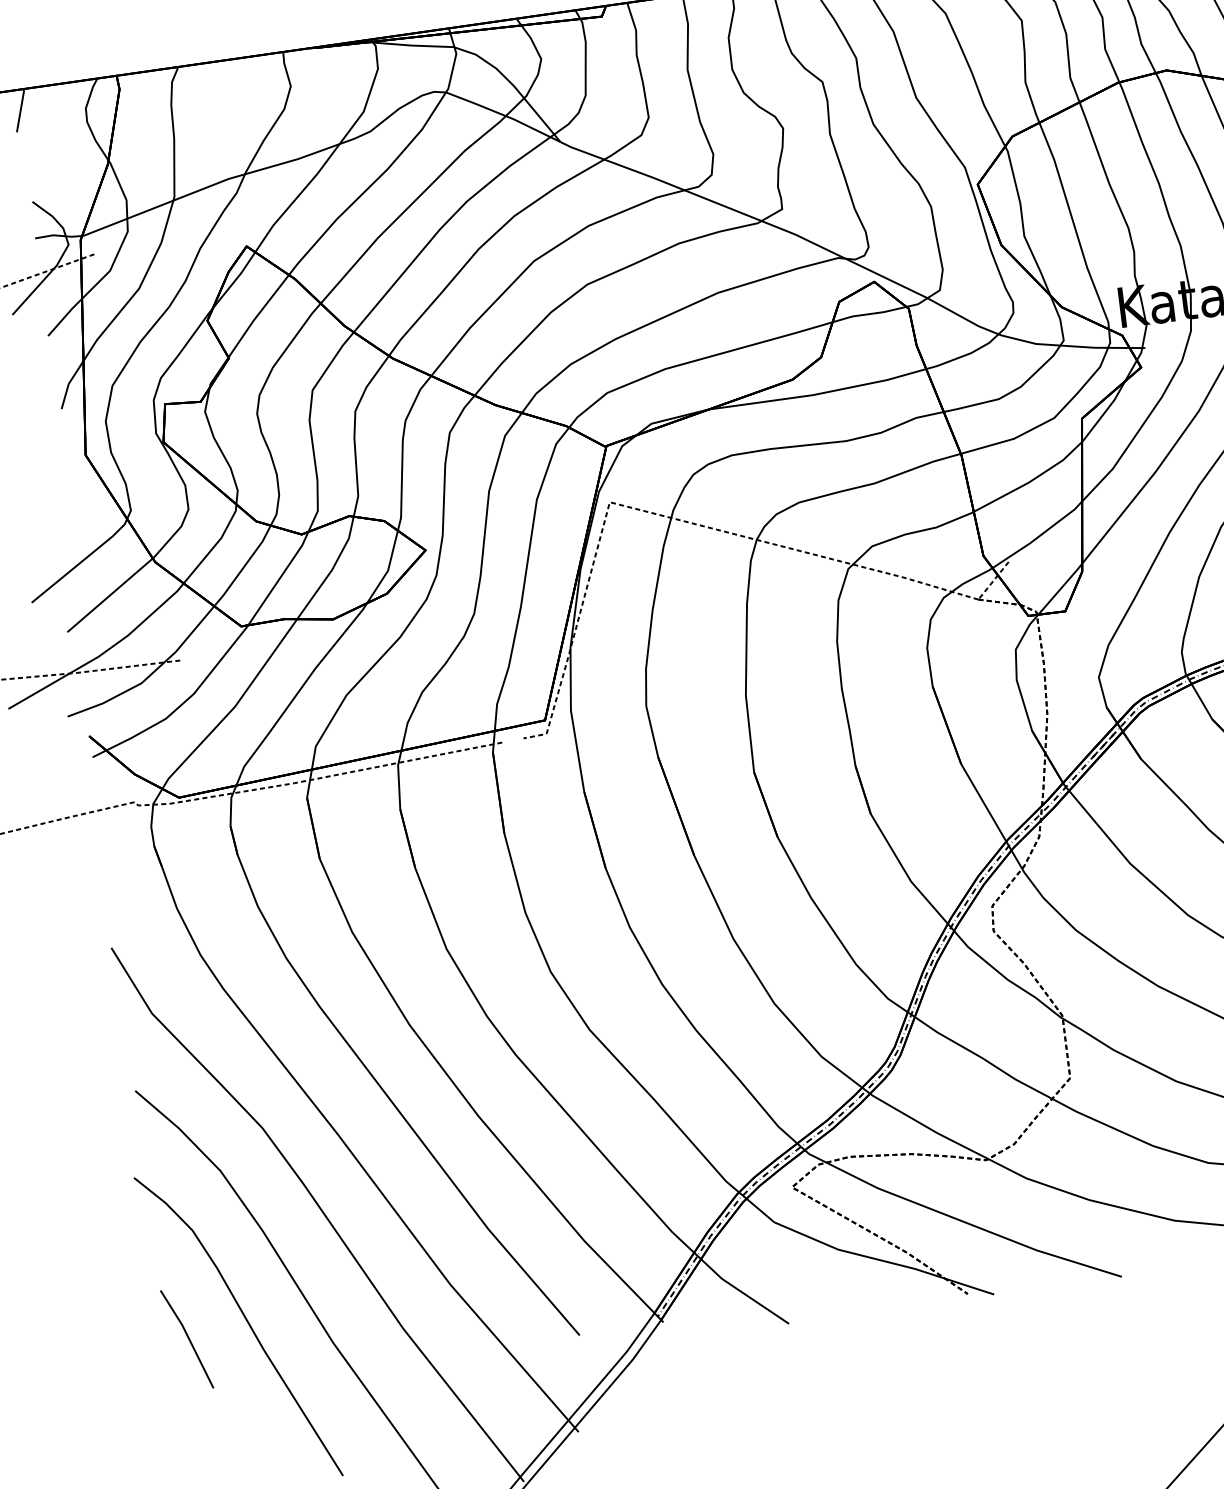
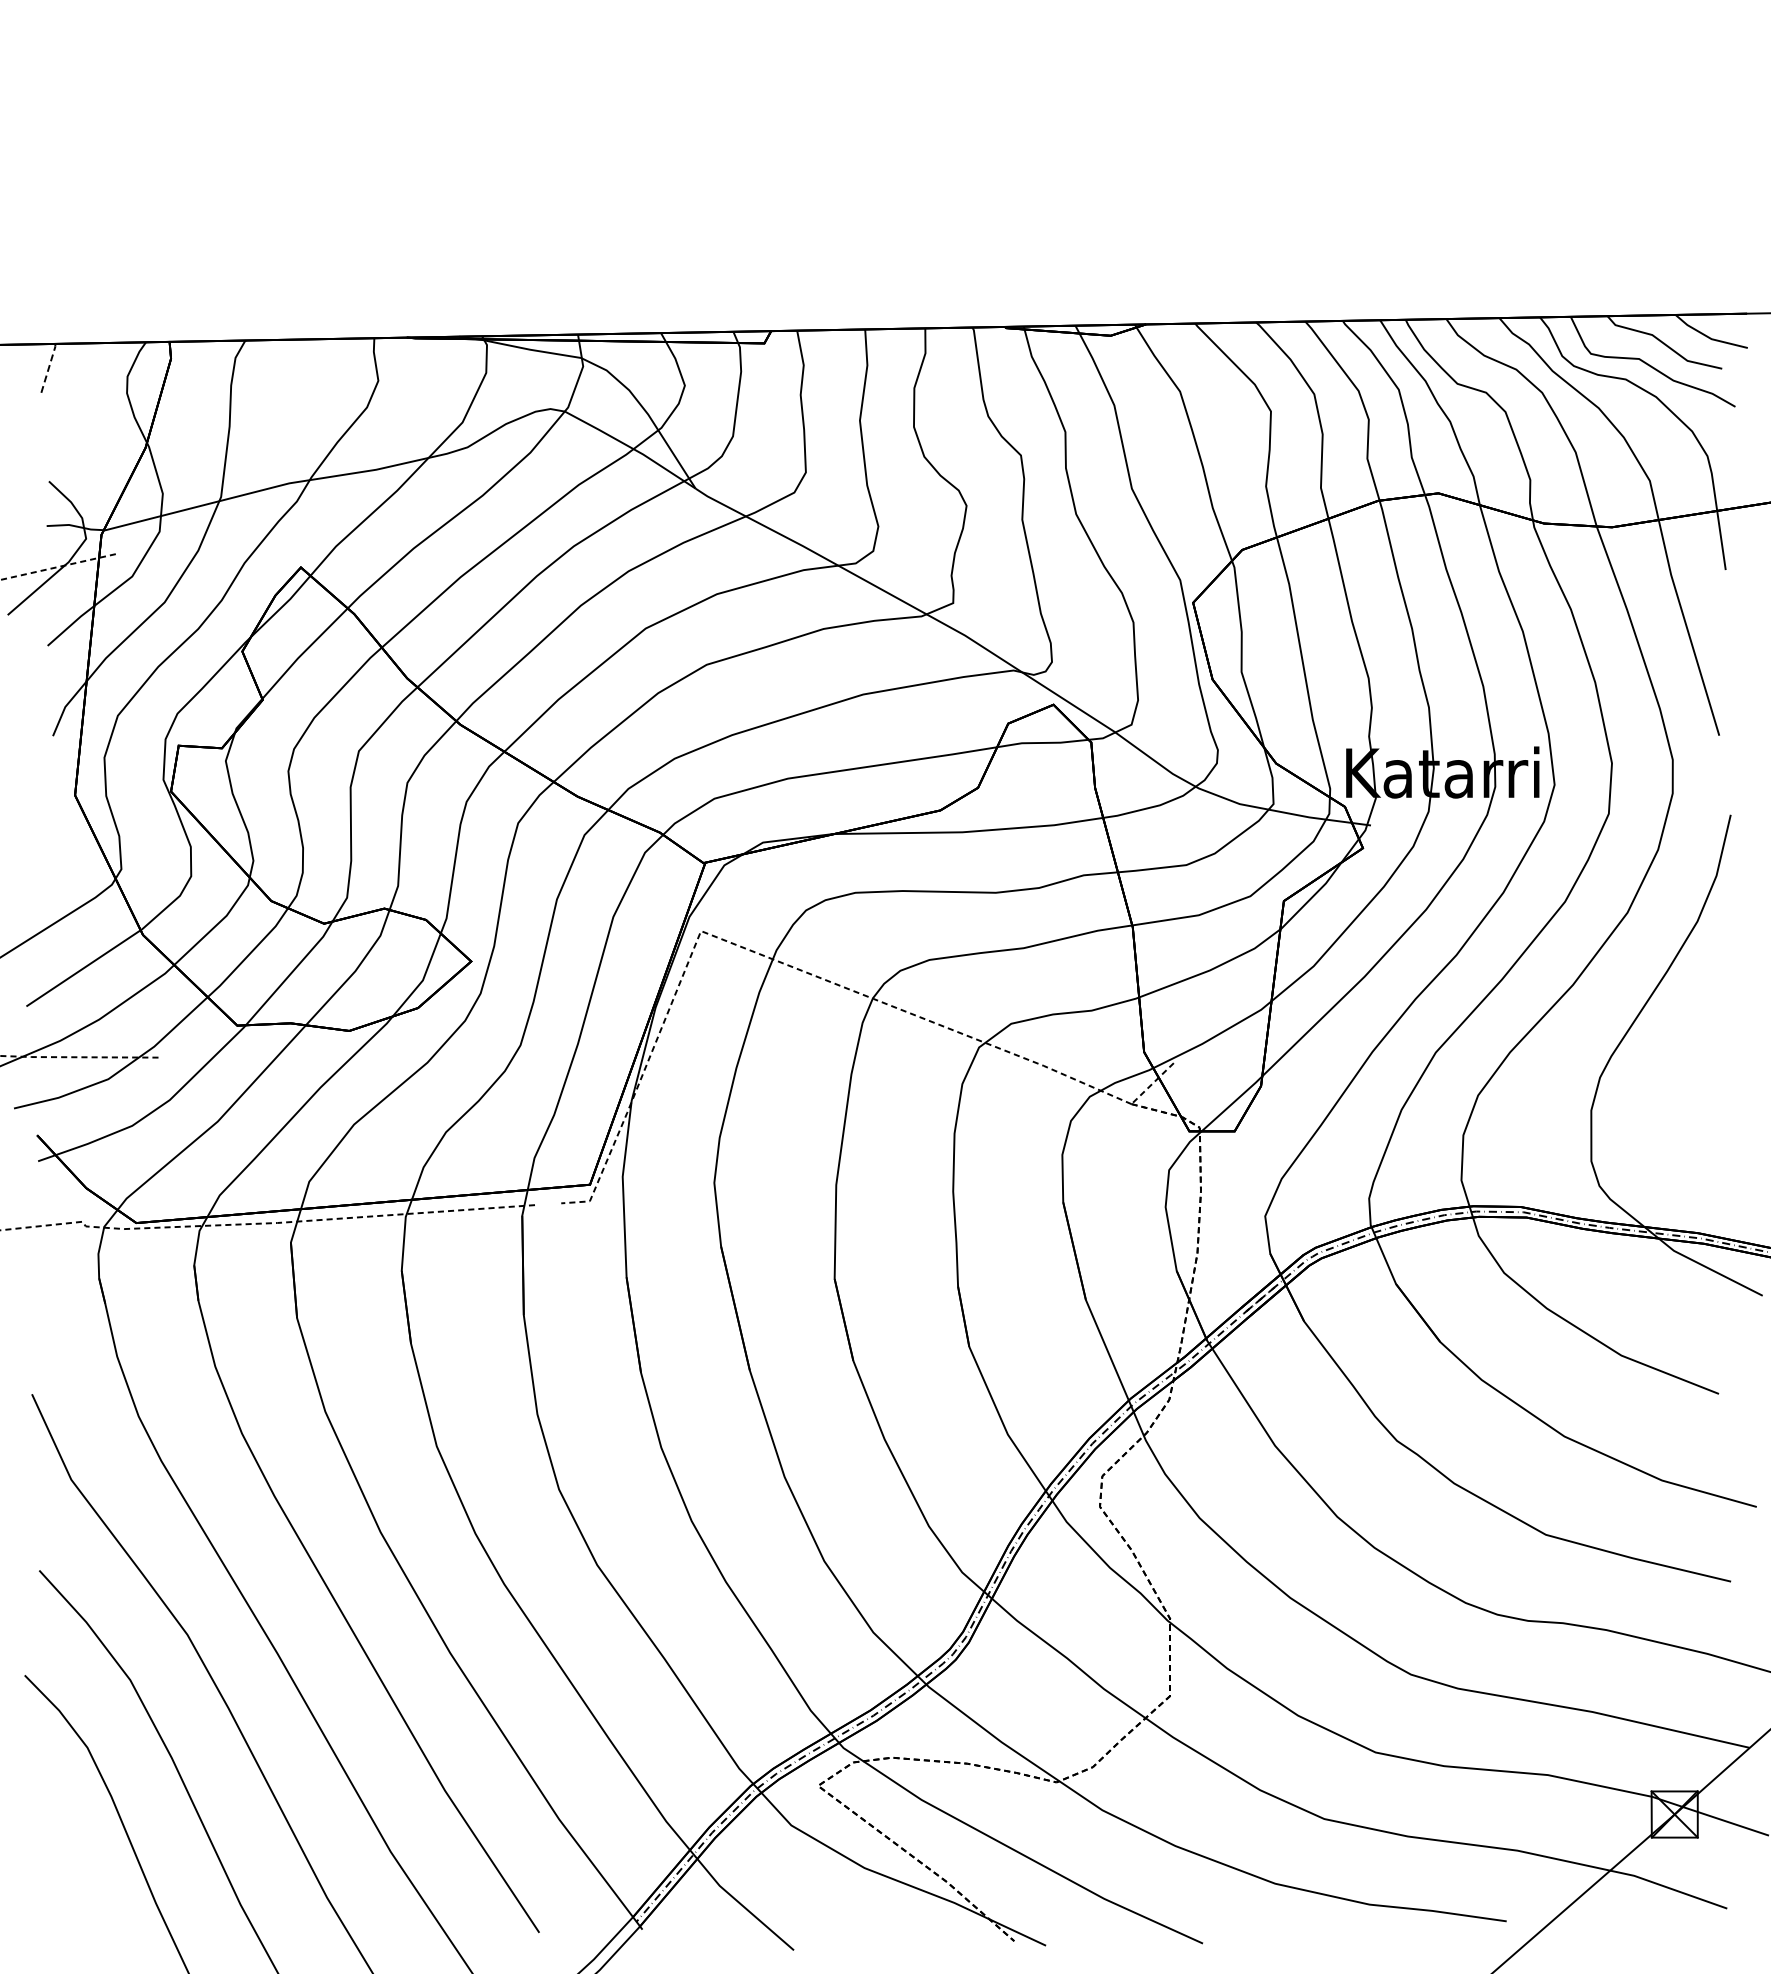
line: (20, 110) -> (48, 369), solid -> dashed
line: (187, 1338) -> (65, 1877), removed

